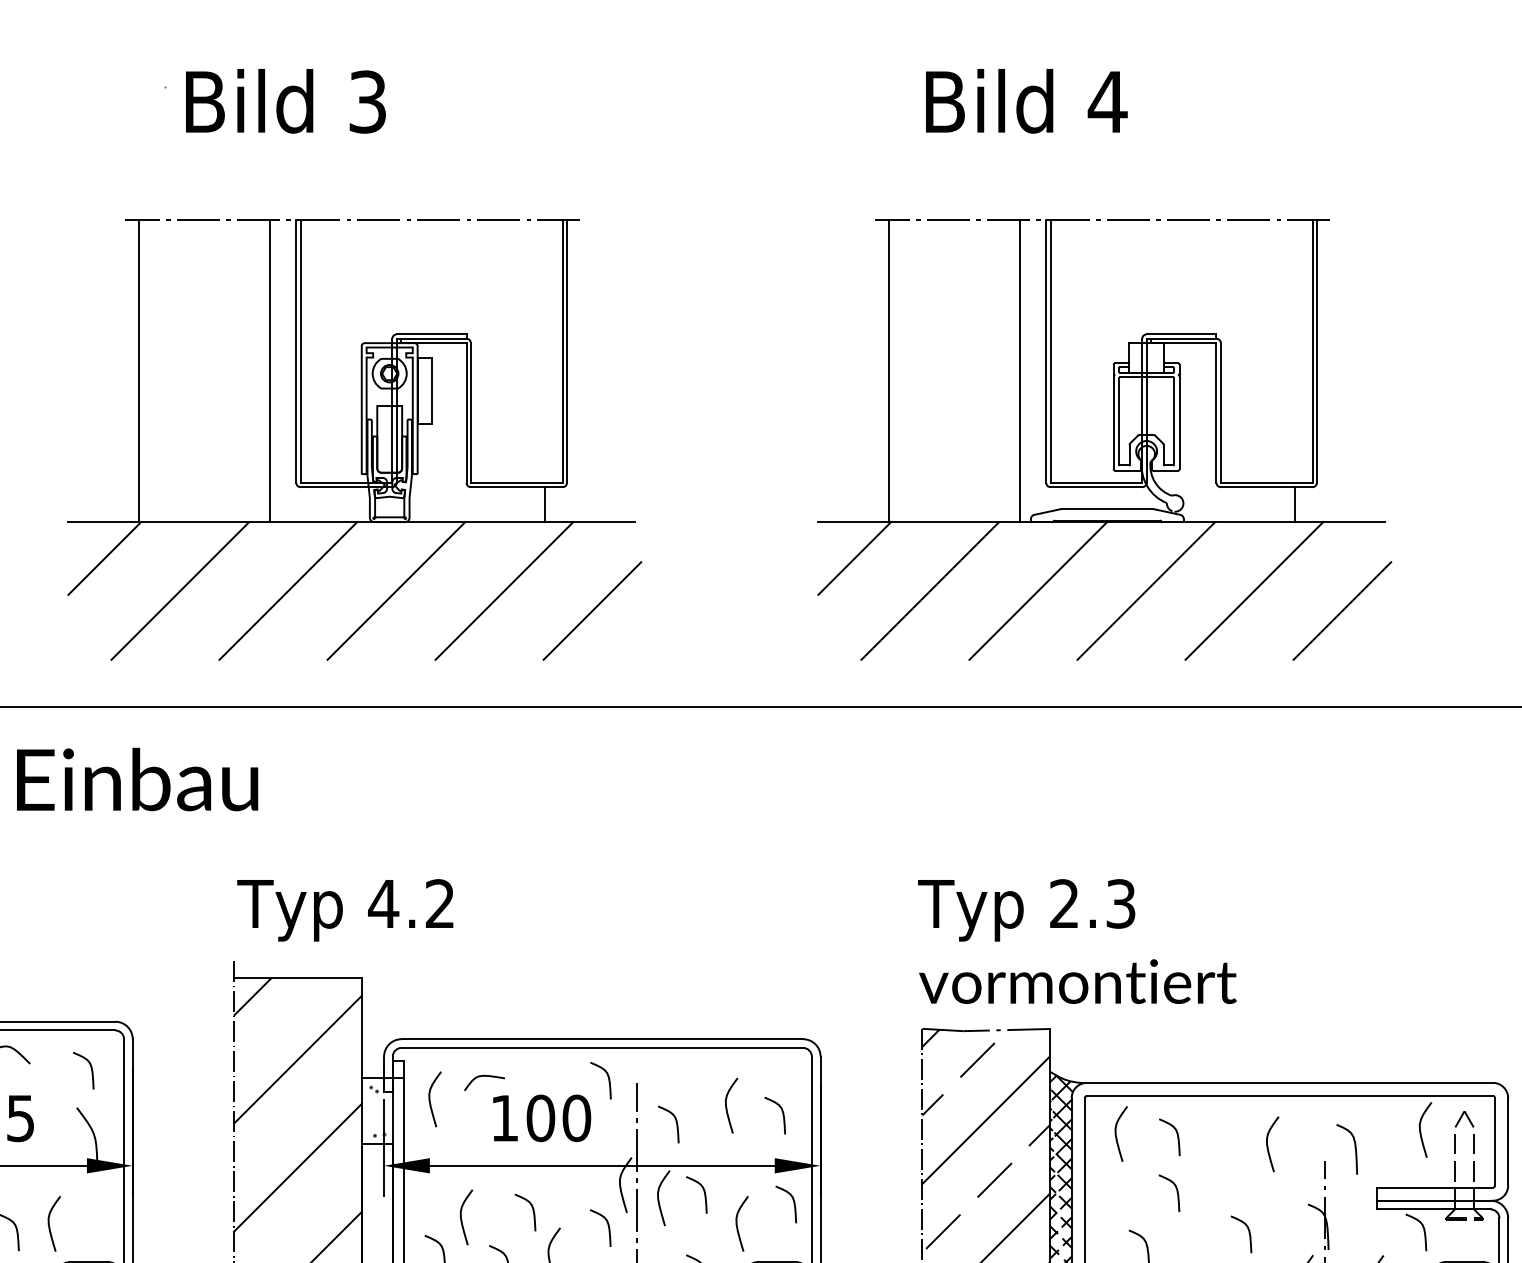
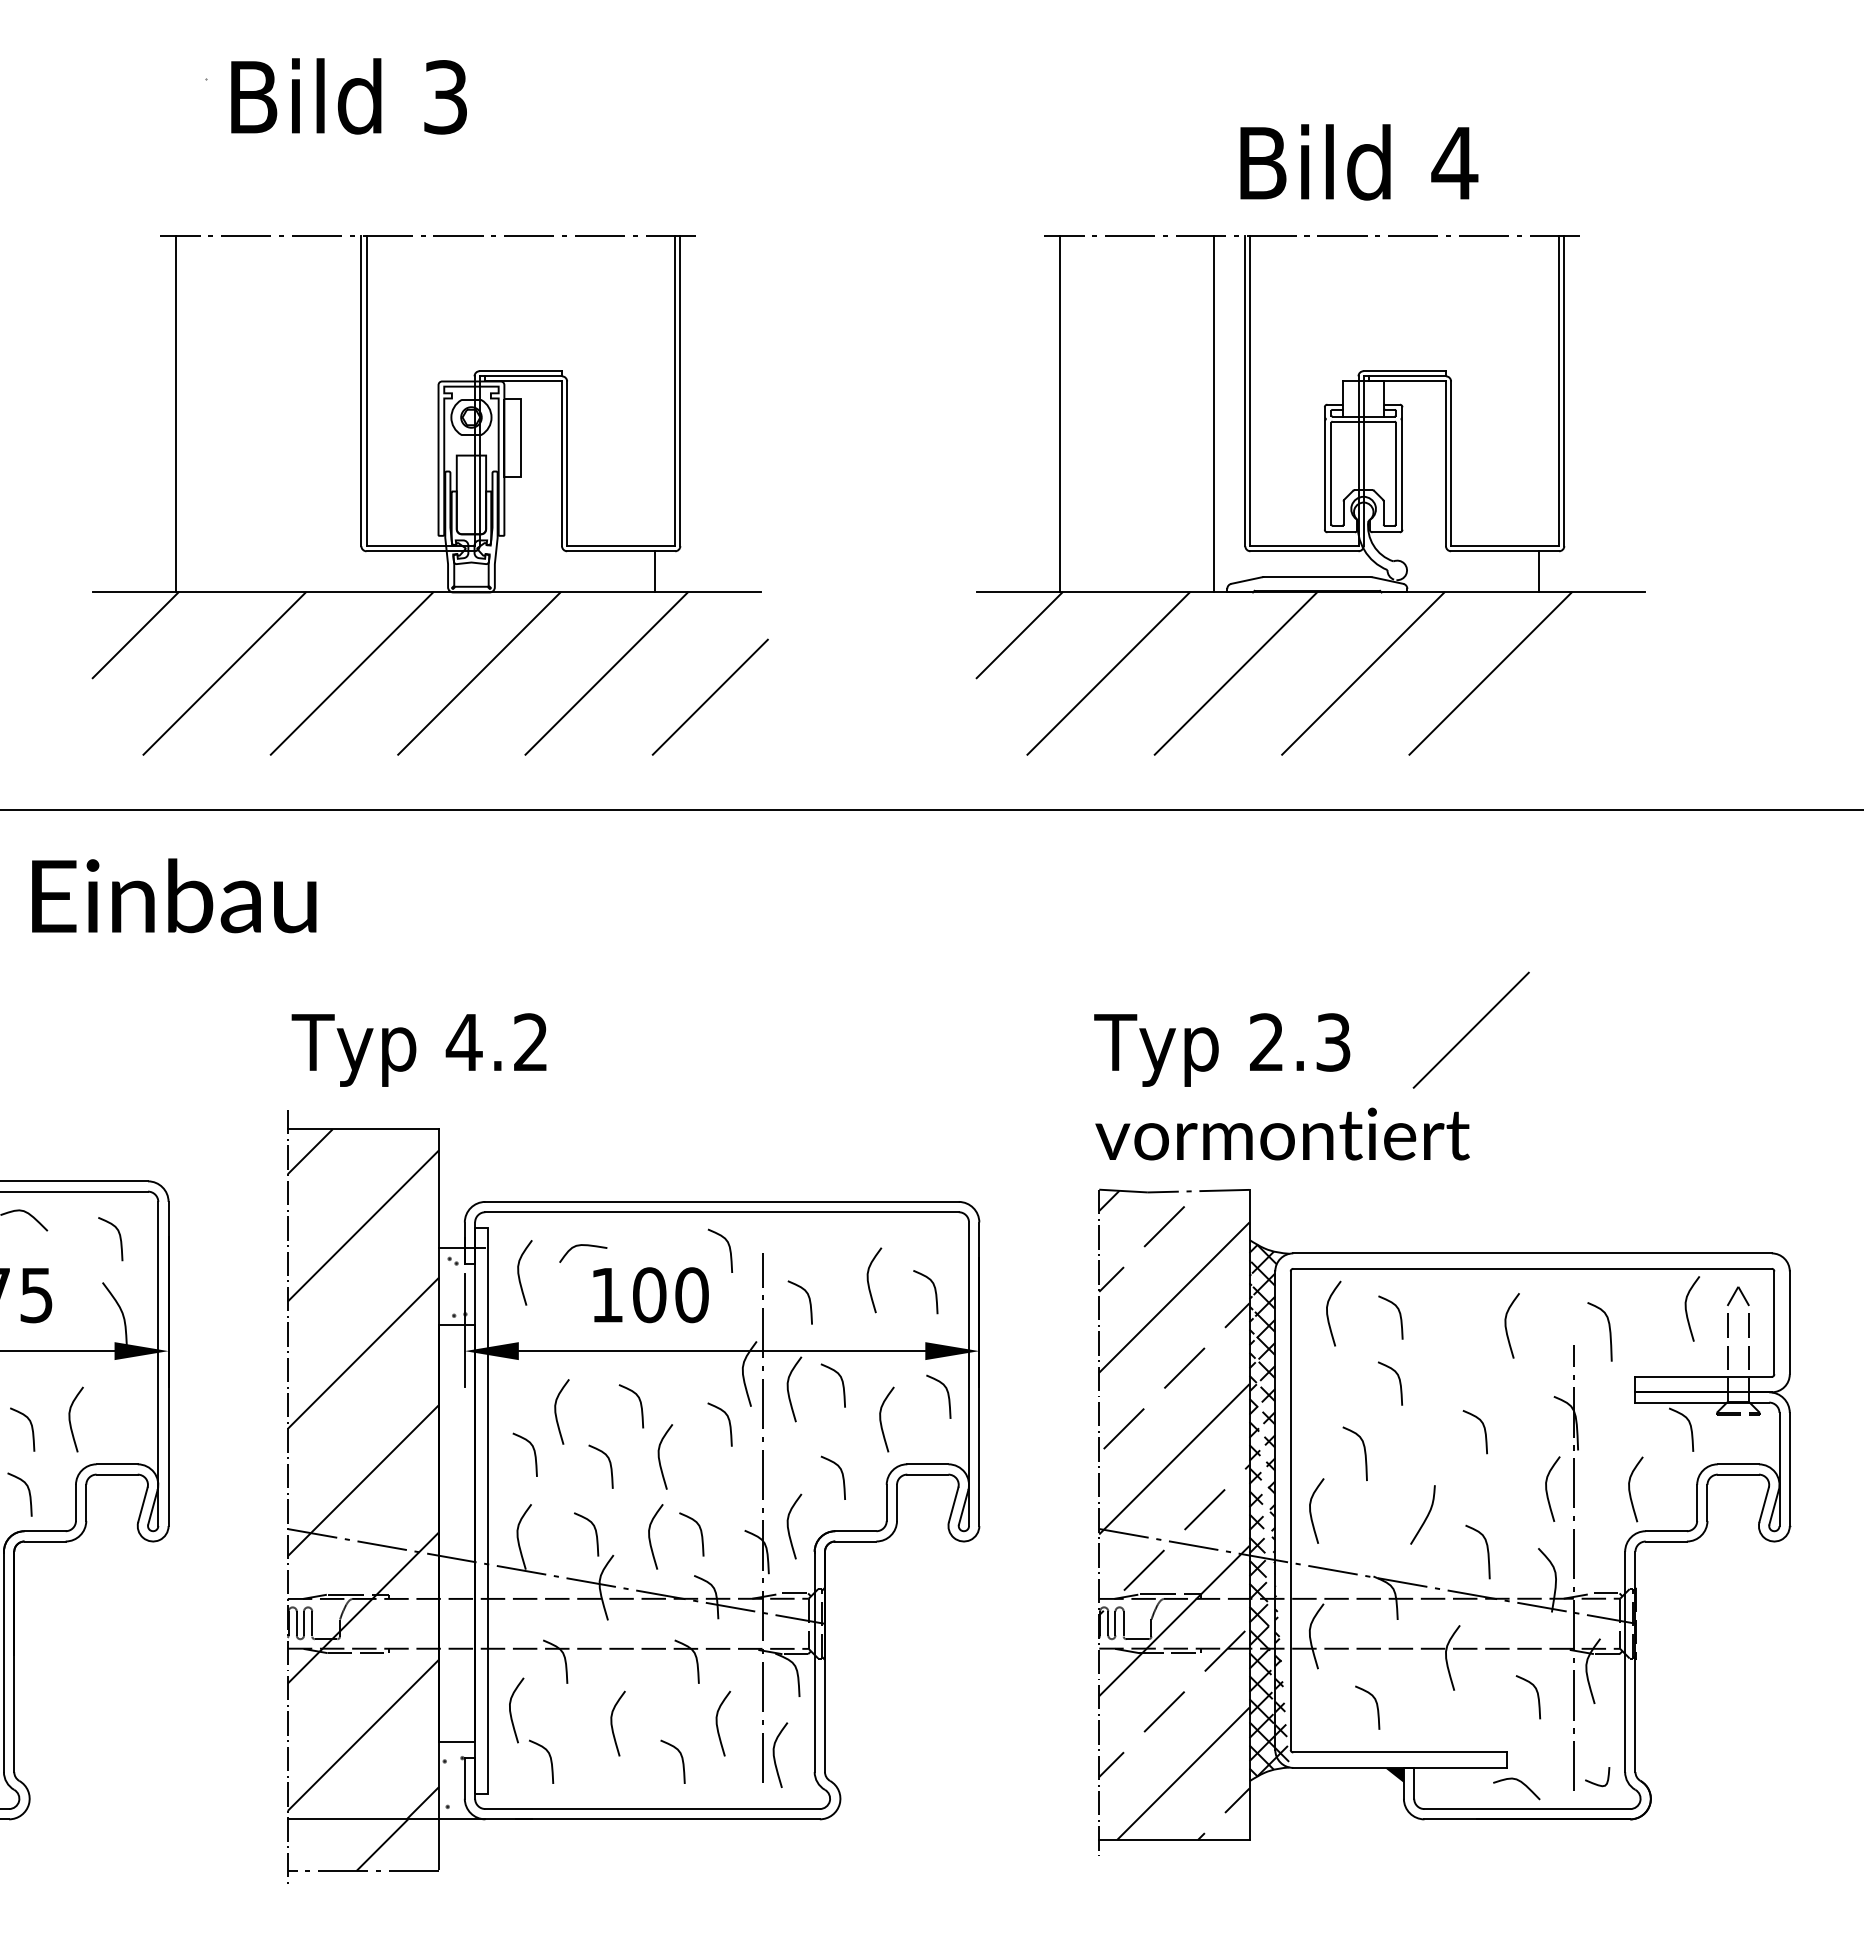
text: (1026, 101) -> (1359, 162), moved
line: (270, 370) -> (330, 413), removed
line: (1341, 610) -> (1470, 1029), moved

